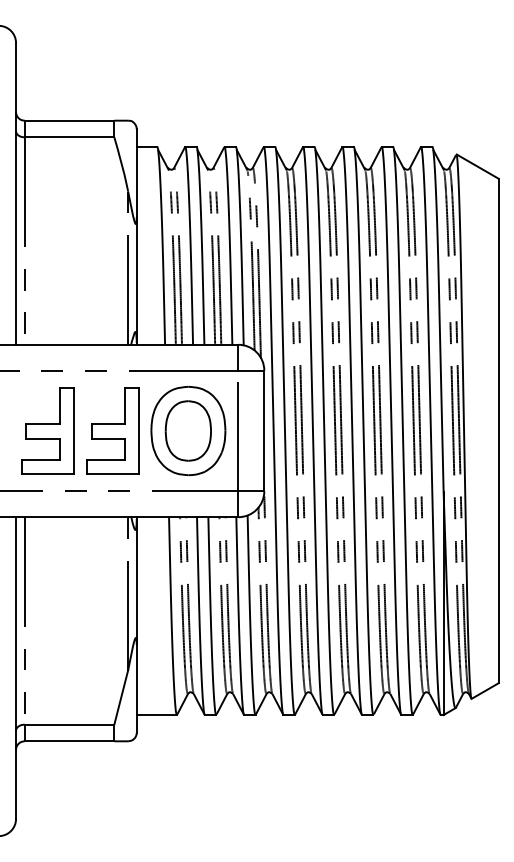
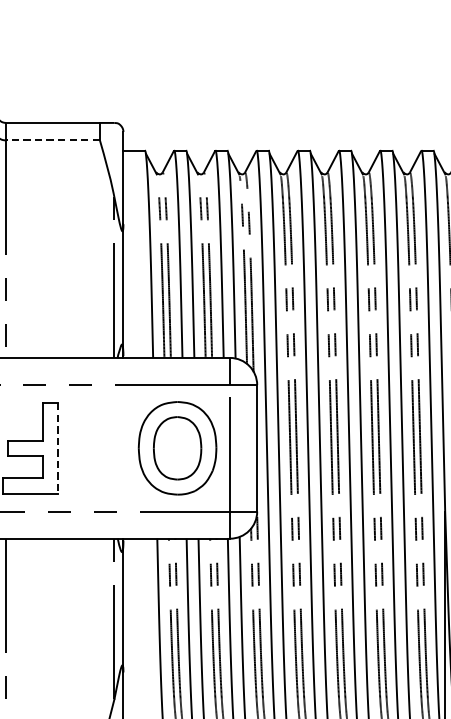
line: (69, 137) -> (52, 140), solid -> dashed
part: (112, 430) -> (98, 447), removed
line: (74, 431) -> (58, 448), solid -> dashed

